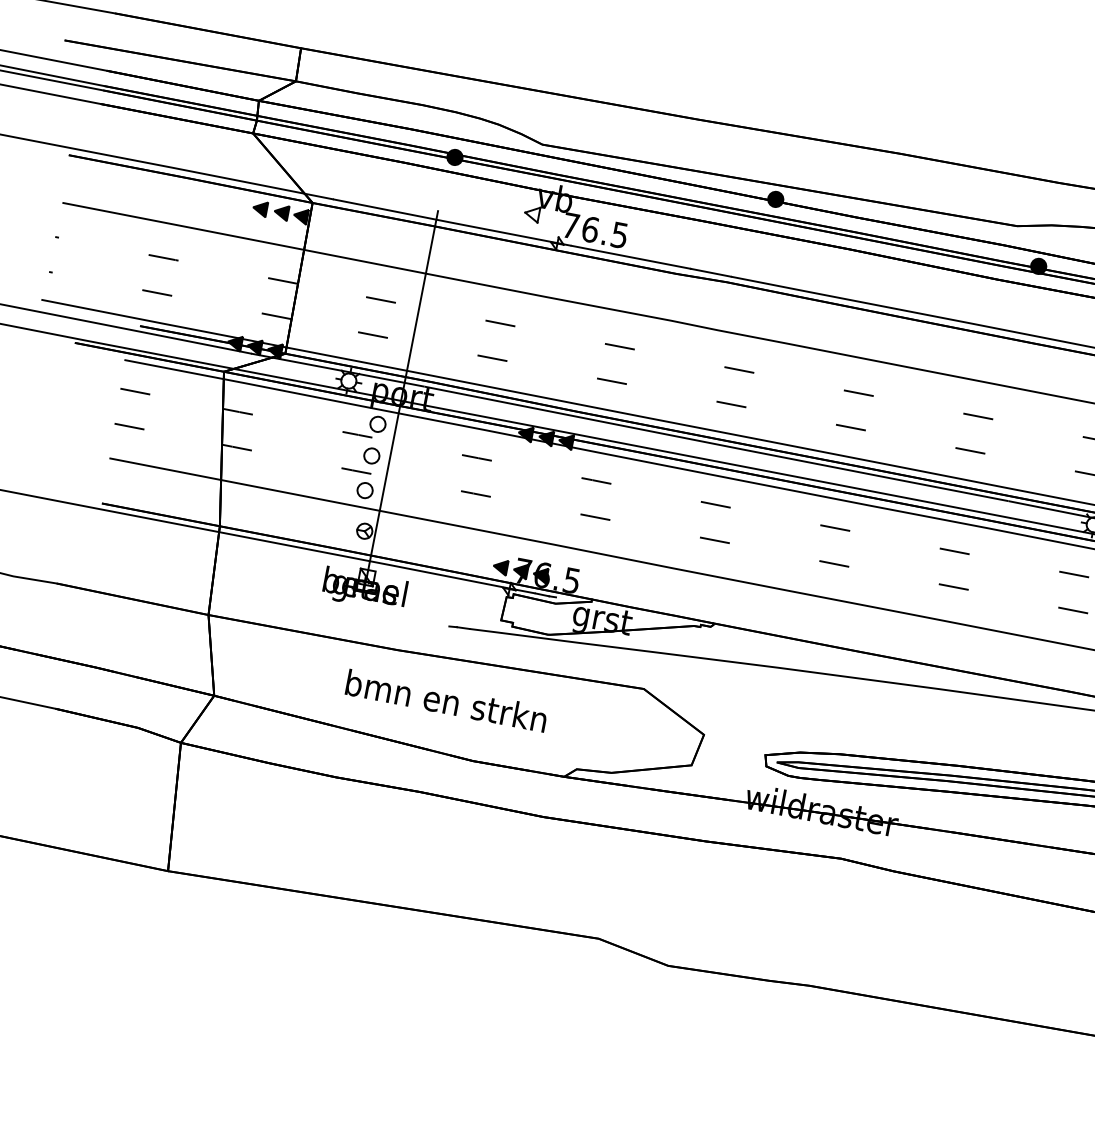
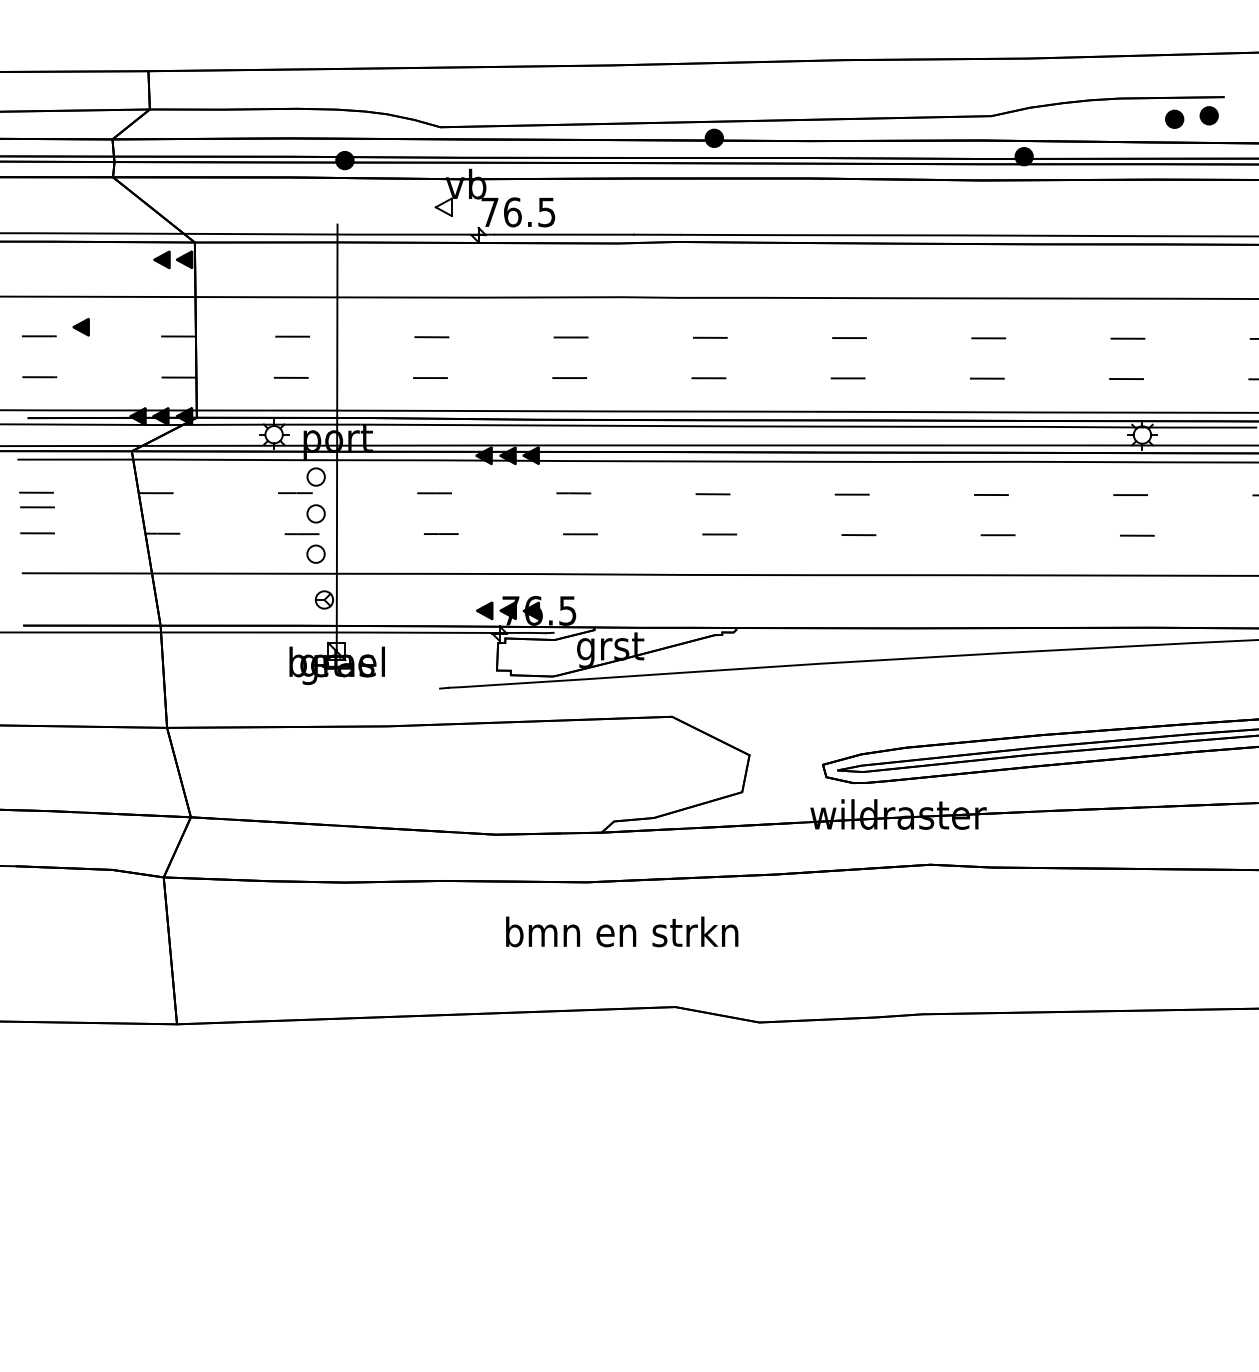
part: (259, 208) -> (80, 327), moved
line: (133, 404) -> (37, 507), added
text: (447, 700) -> (622, 931), moved

